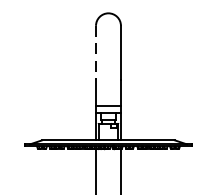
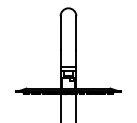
line: (95, 53) -> (60, 33), dashed -> solid

